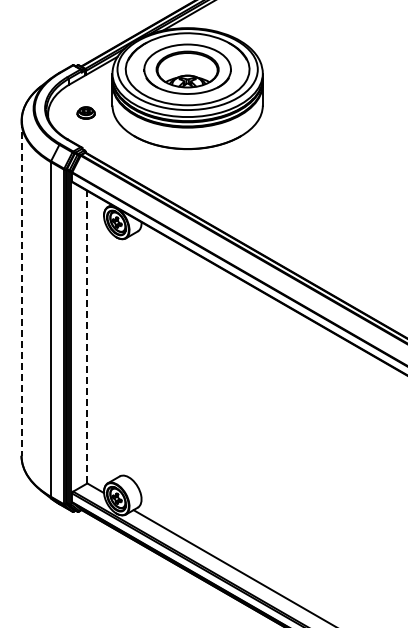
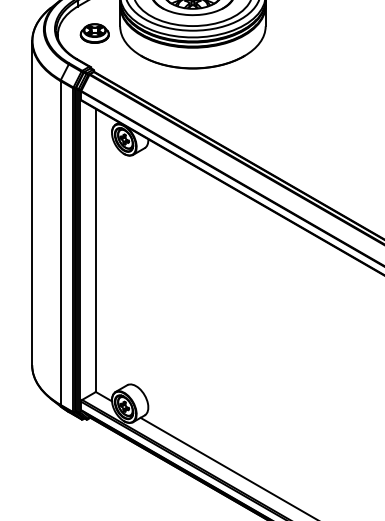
part: (85, 112) -> (94, 33), size x1.67
line: (21, 288) -> (32, 203), dashed -> solid
line: (87, 336) -> (96, 249), dashed -> solid

